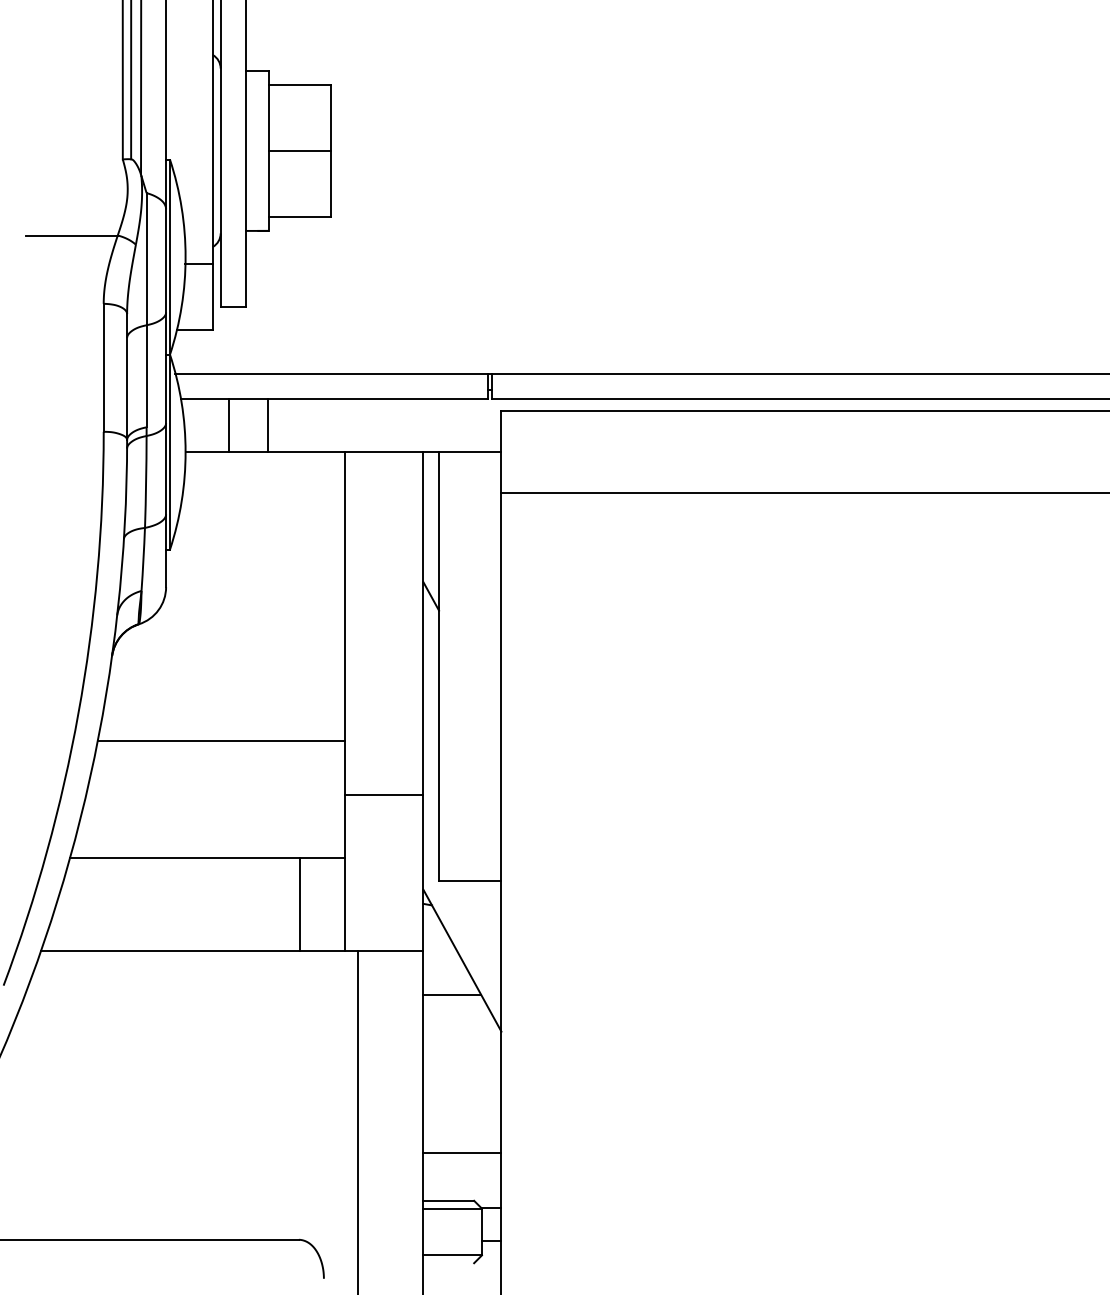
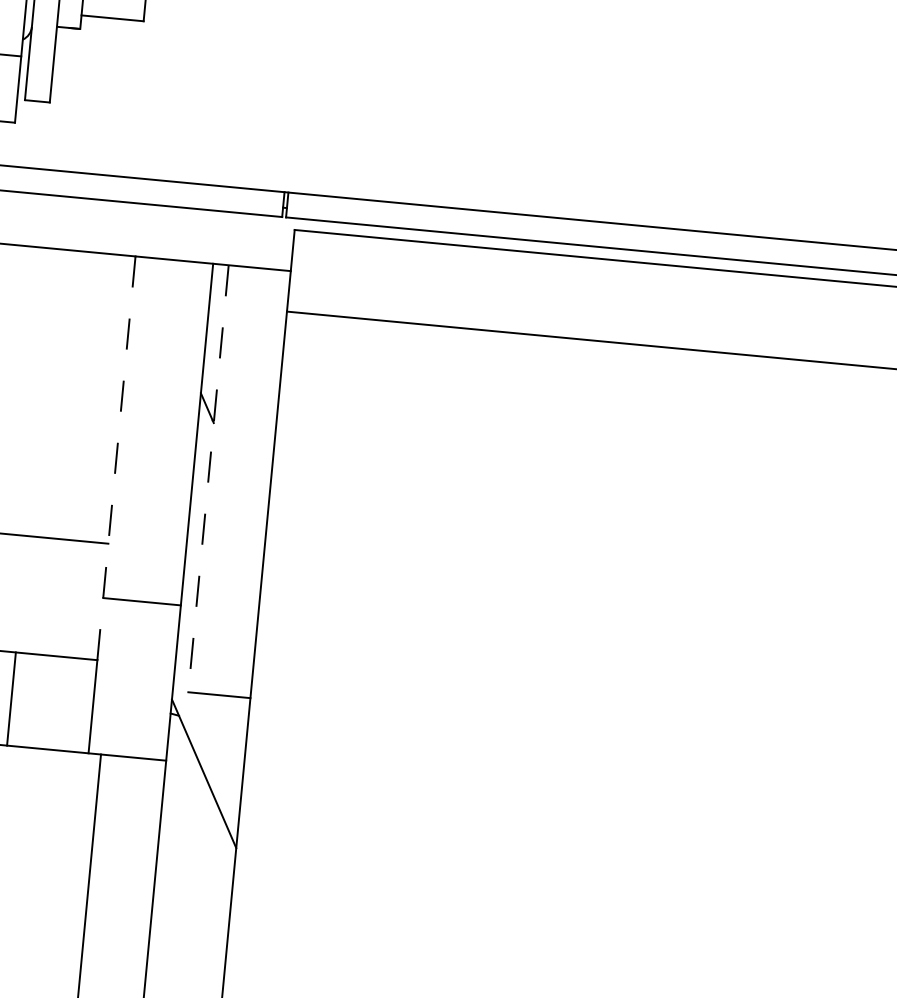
line: (228, 425) -> (21, 218), removed
line: (267, 425) -> (60, 222), removed
line: (345, 654) -> (116, 457), solid -> dashed
line: (439, 667) -> (208, 479), solid -> dashed
line: (299, 904) -> (11, 699), moved
line: (452, 995) -> (190, 807), removed
line: (462, 1153) -> (186, 965), removed

